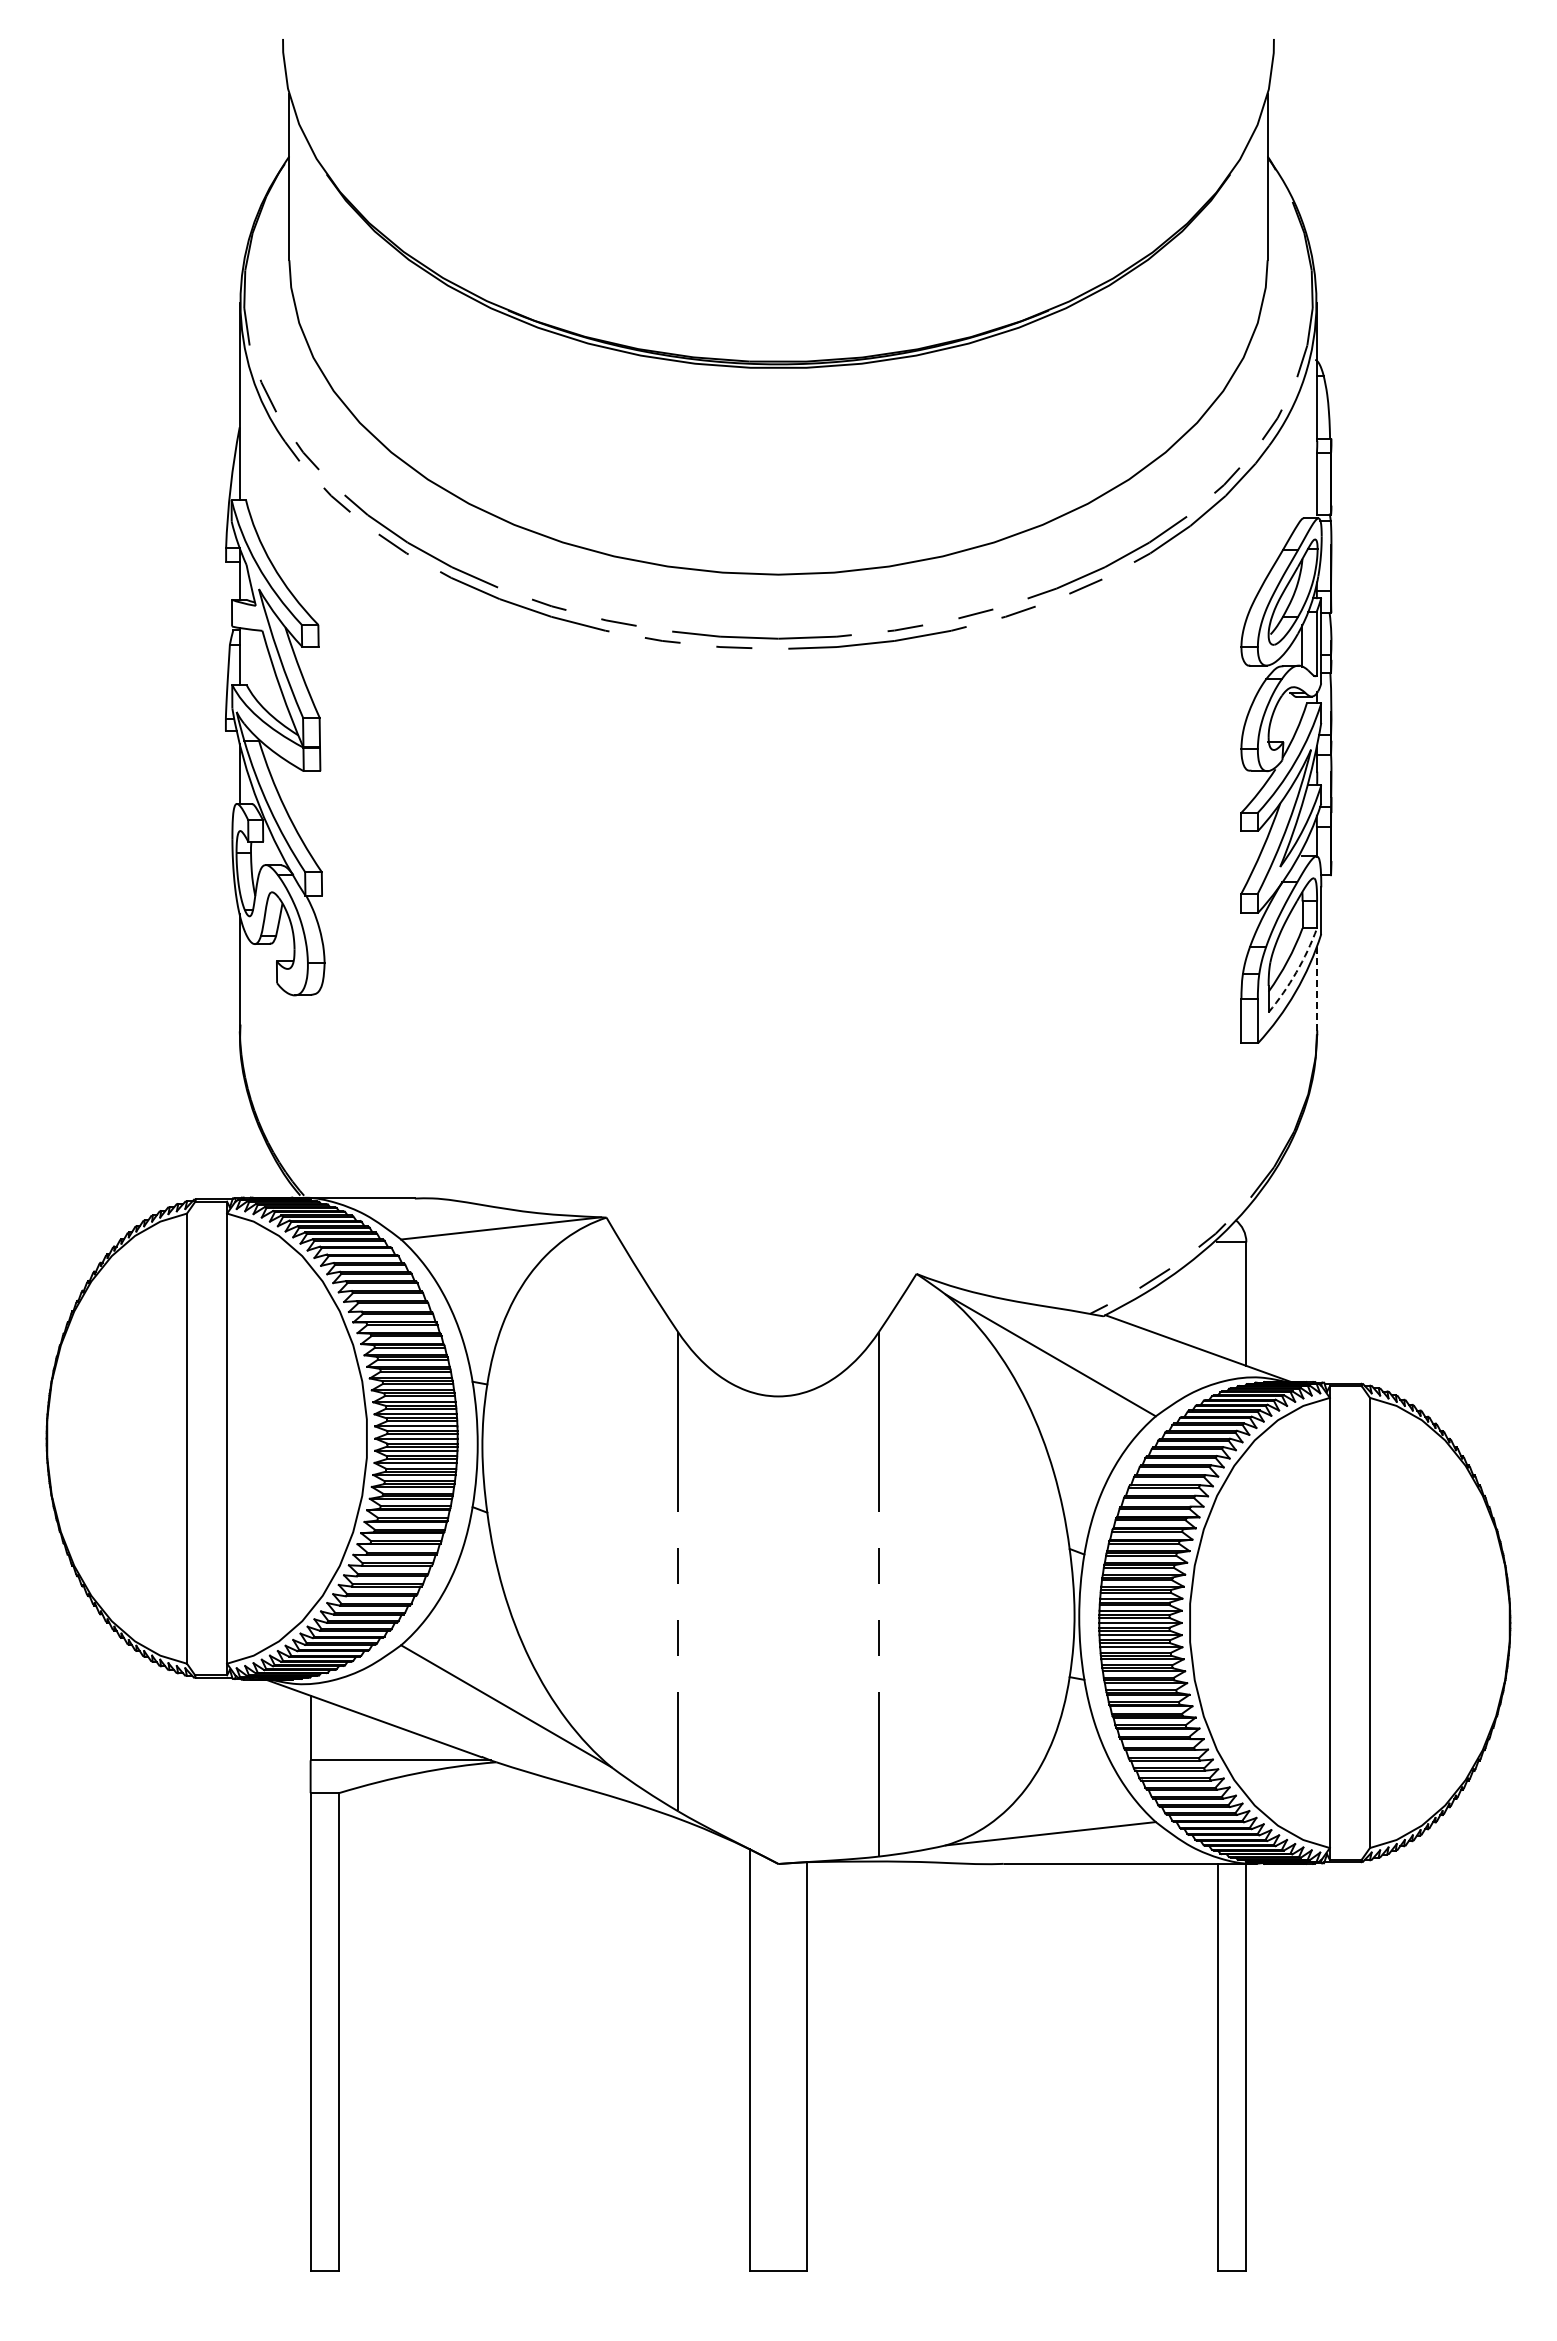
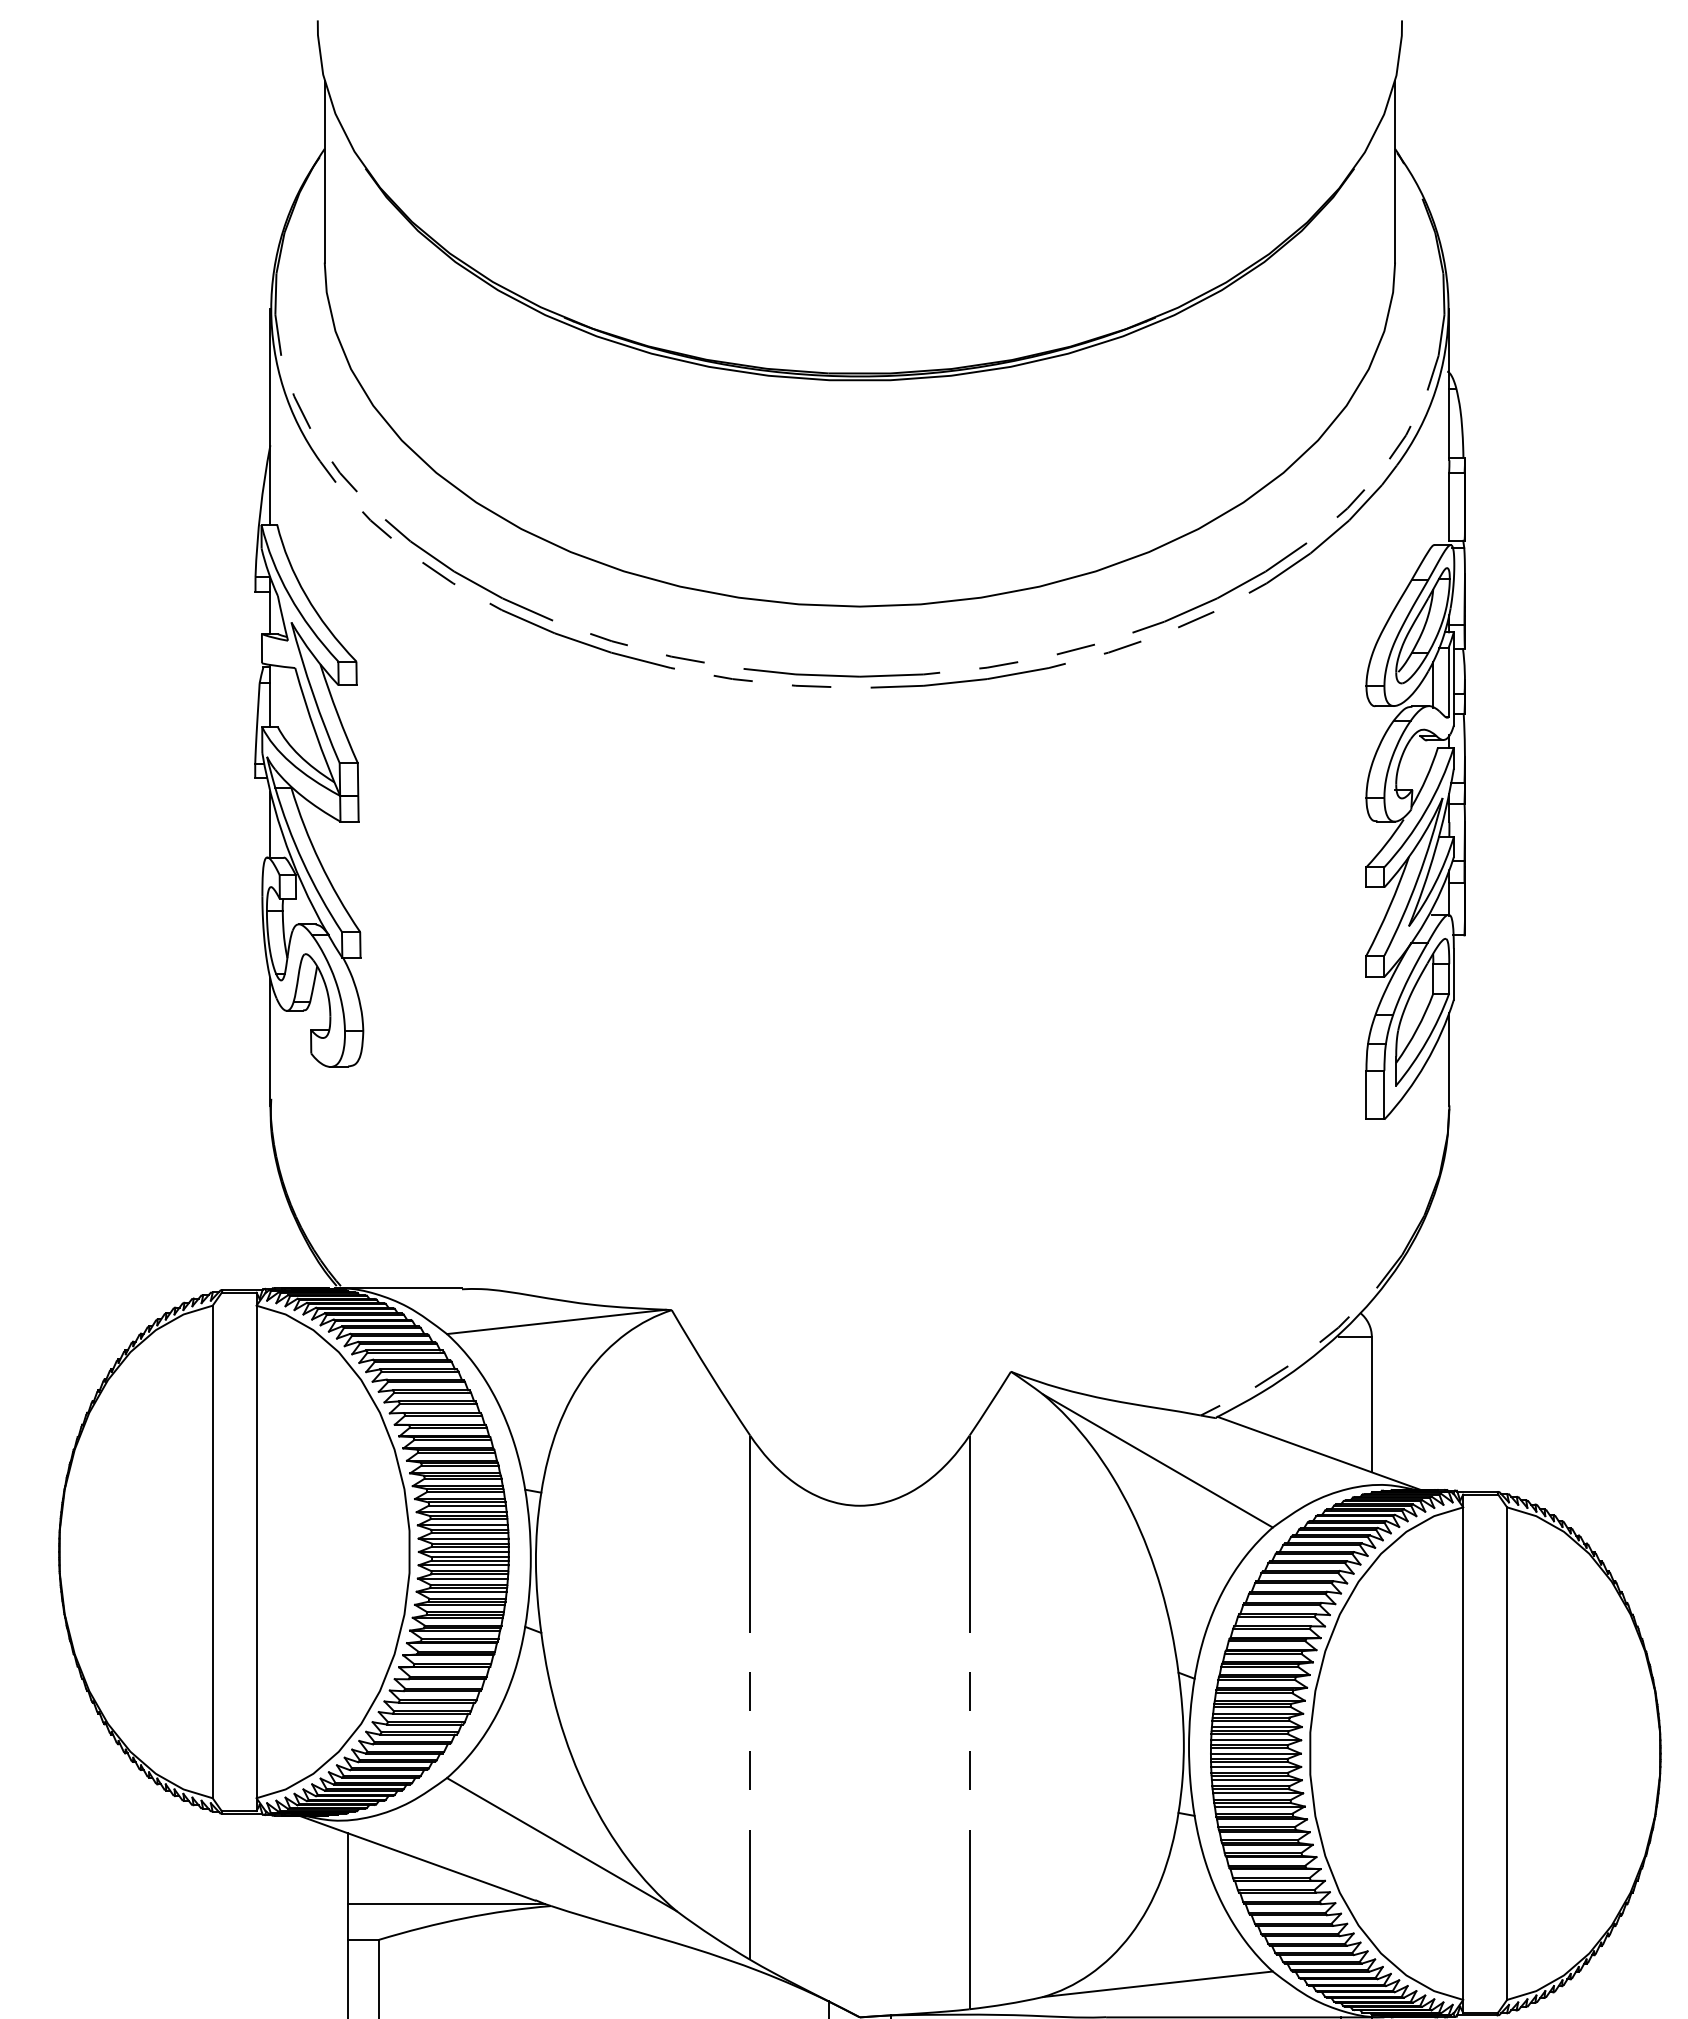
arc: (1296, 972) -> (1426, 1041), dashed -> solid
line: (1317, 988) -> (1449, 1059), dashed -> solid

